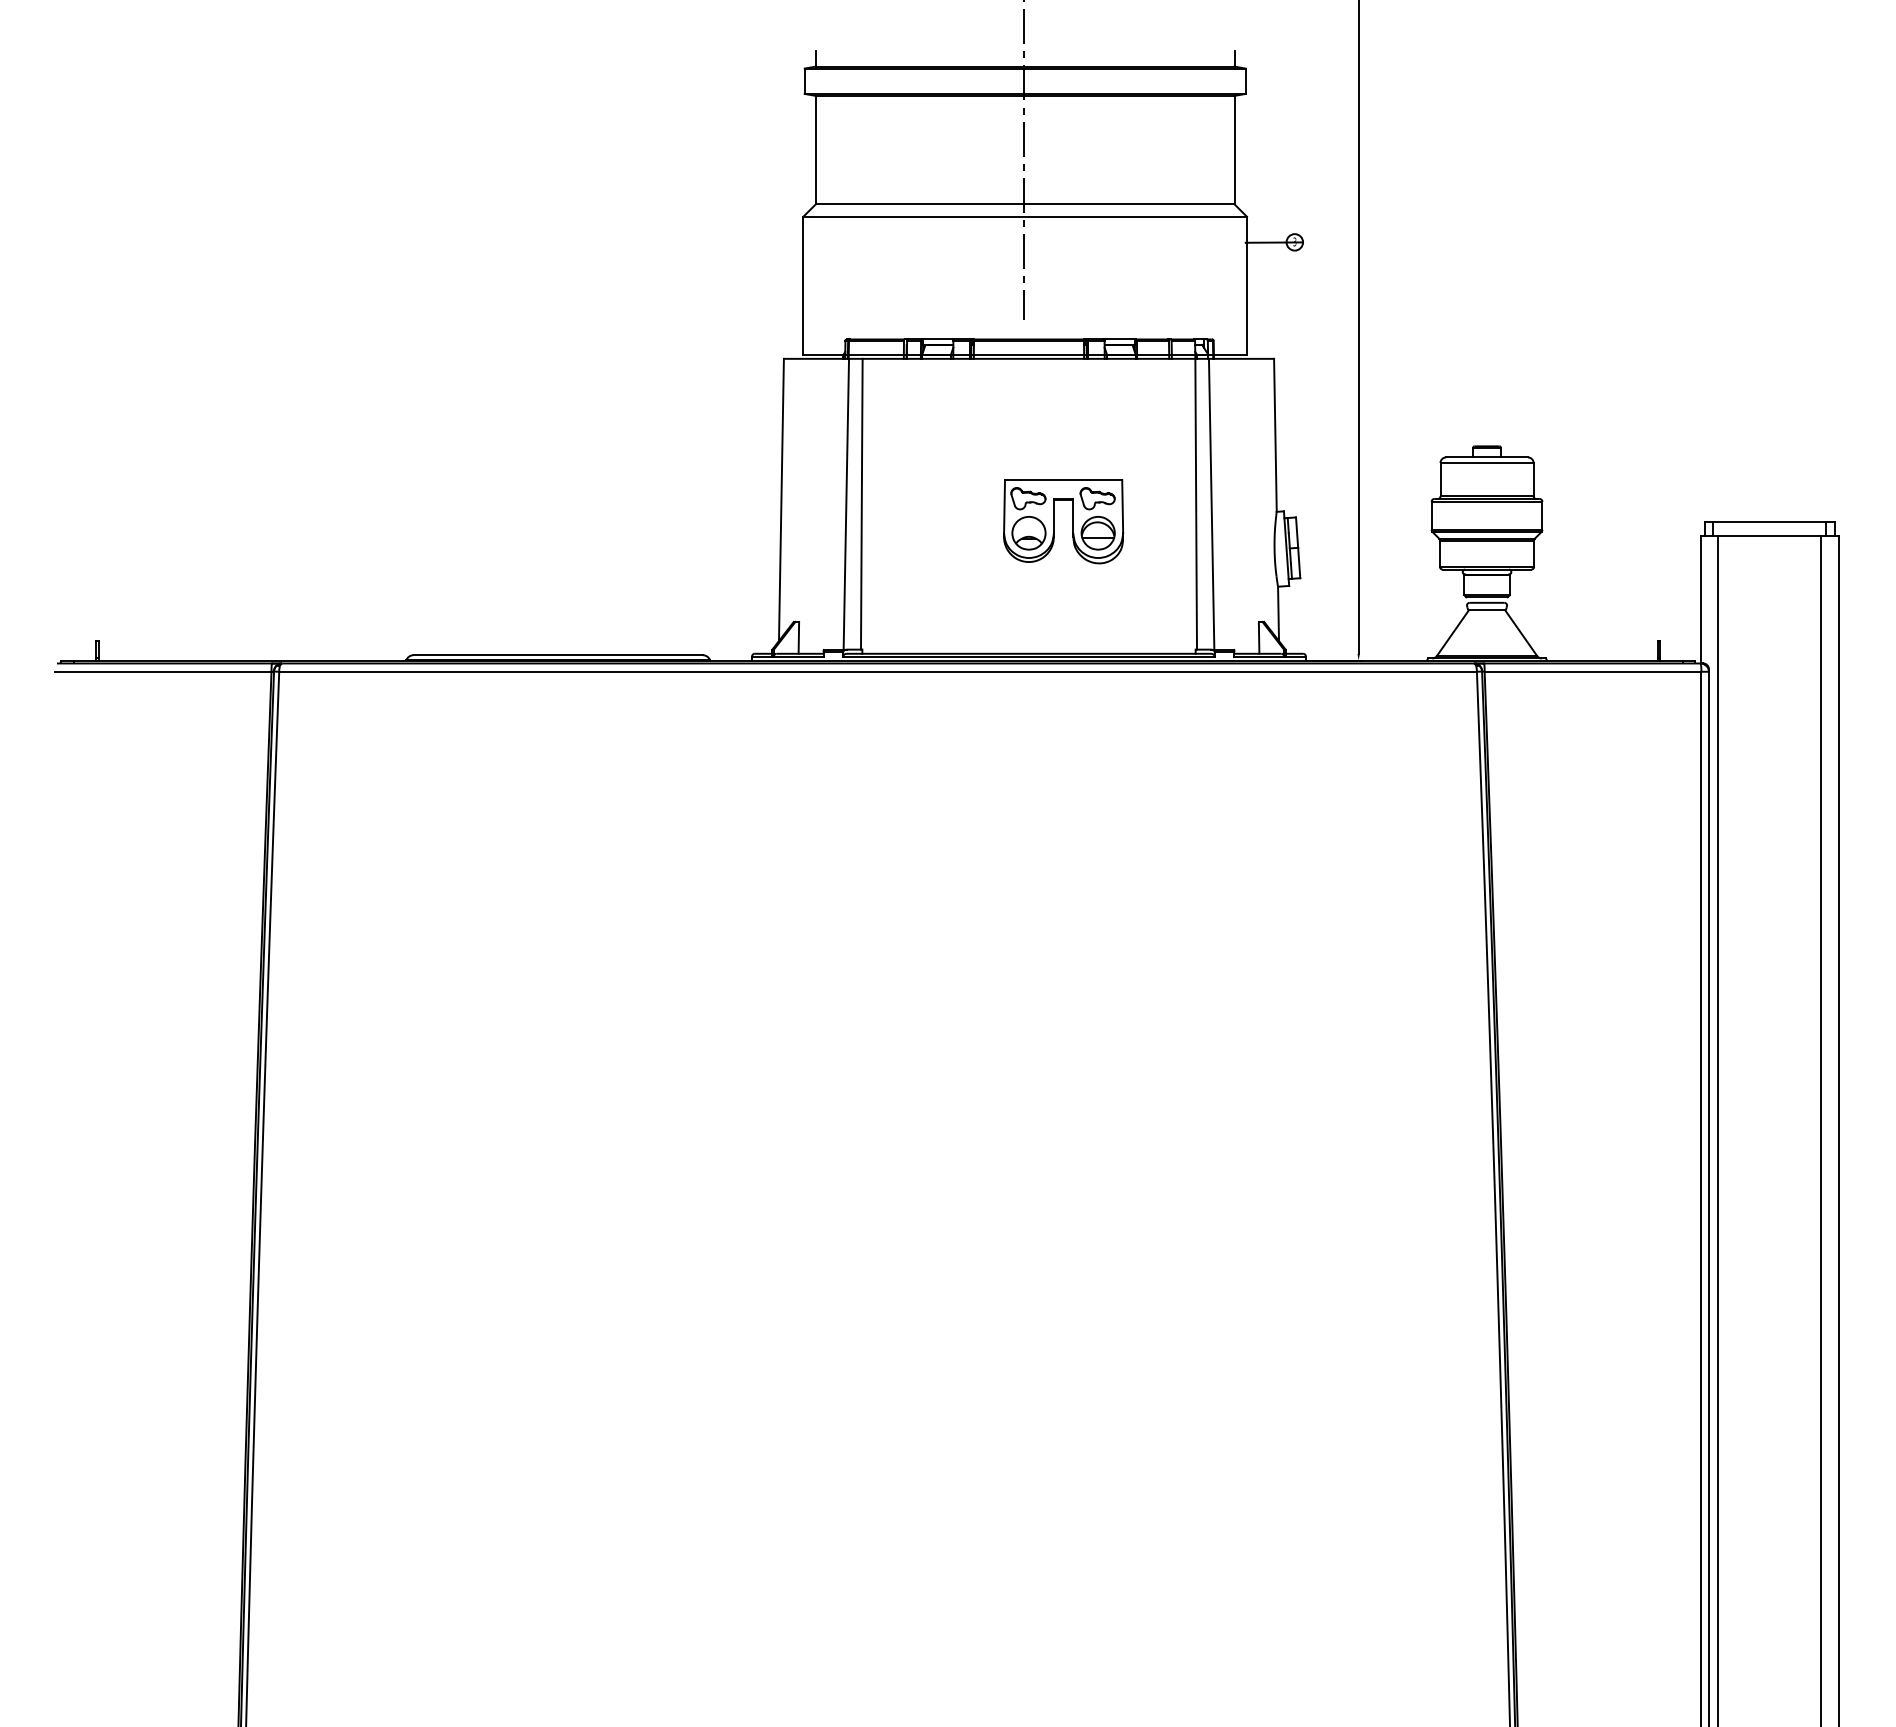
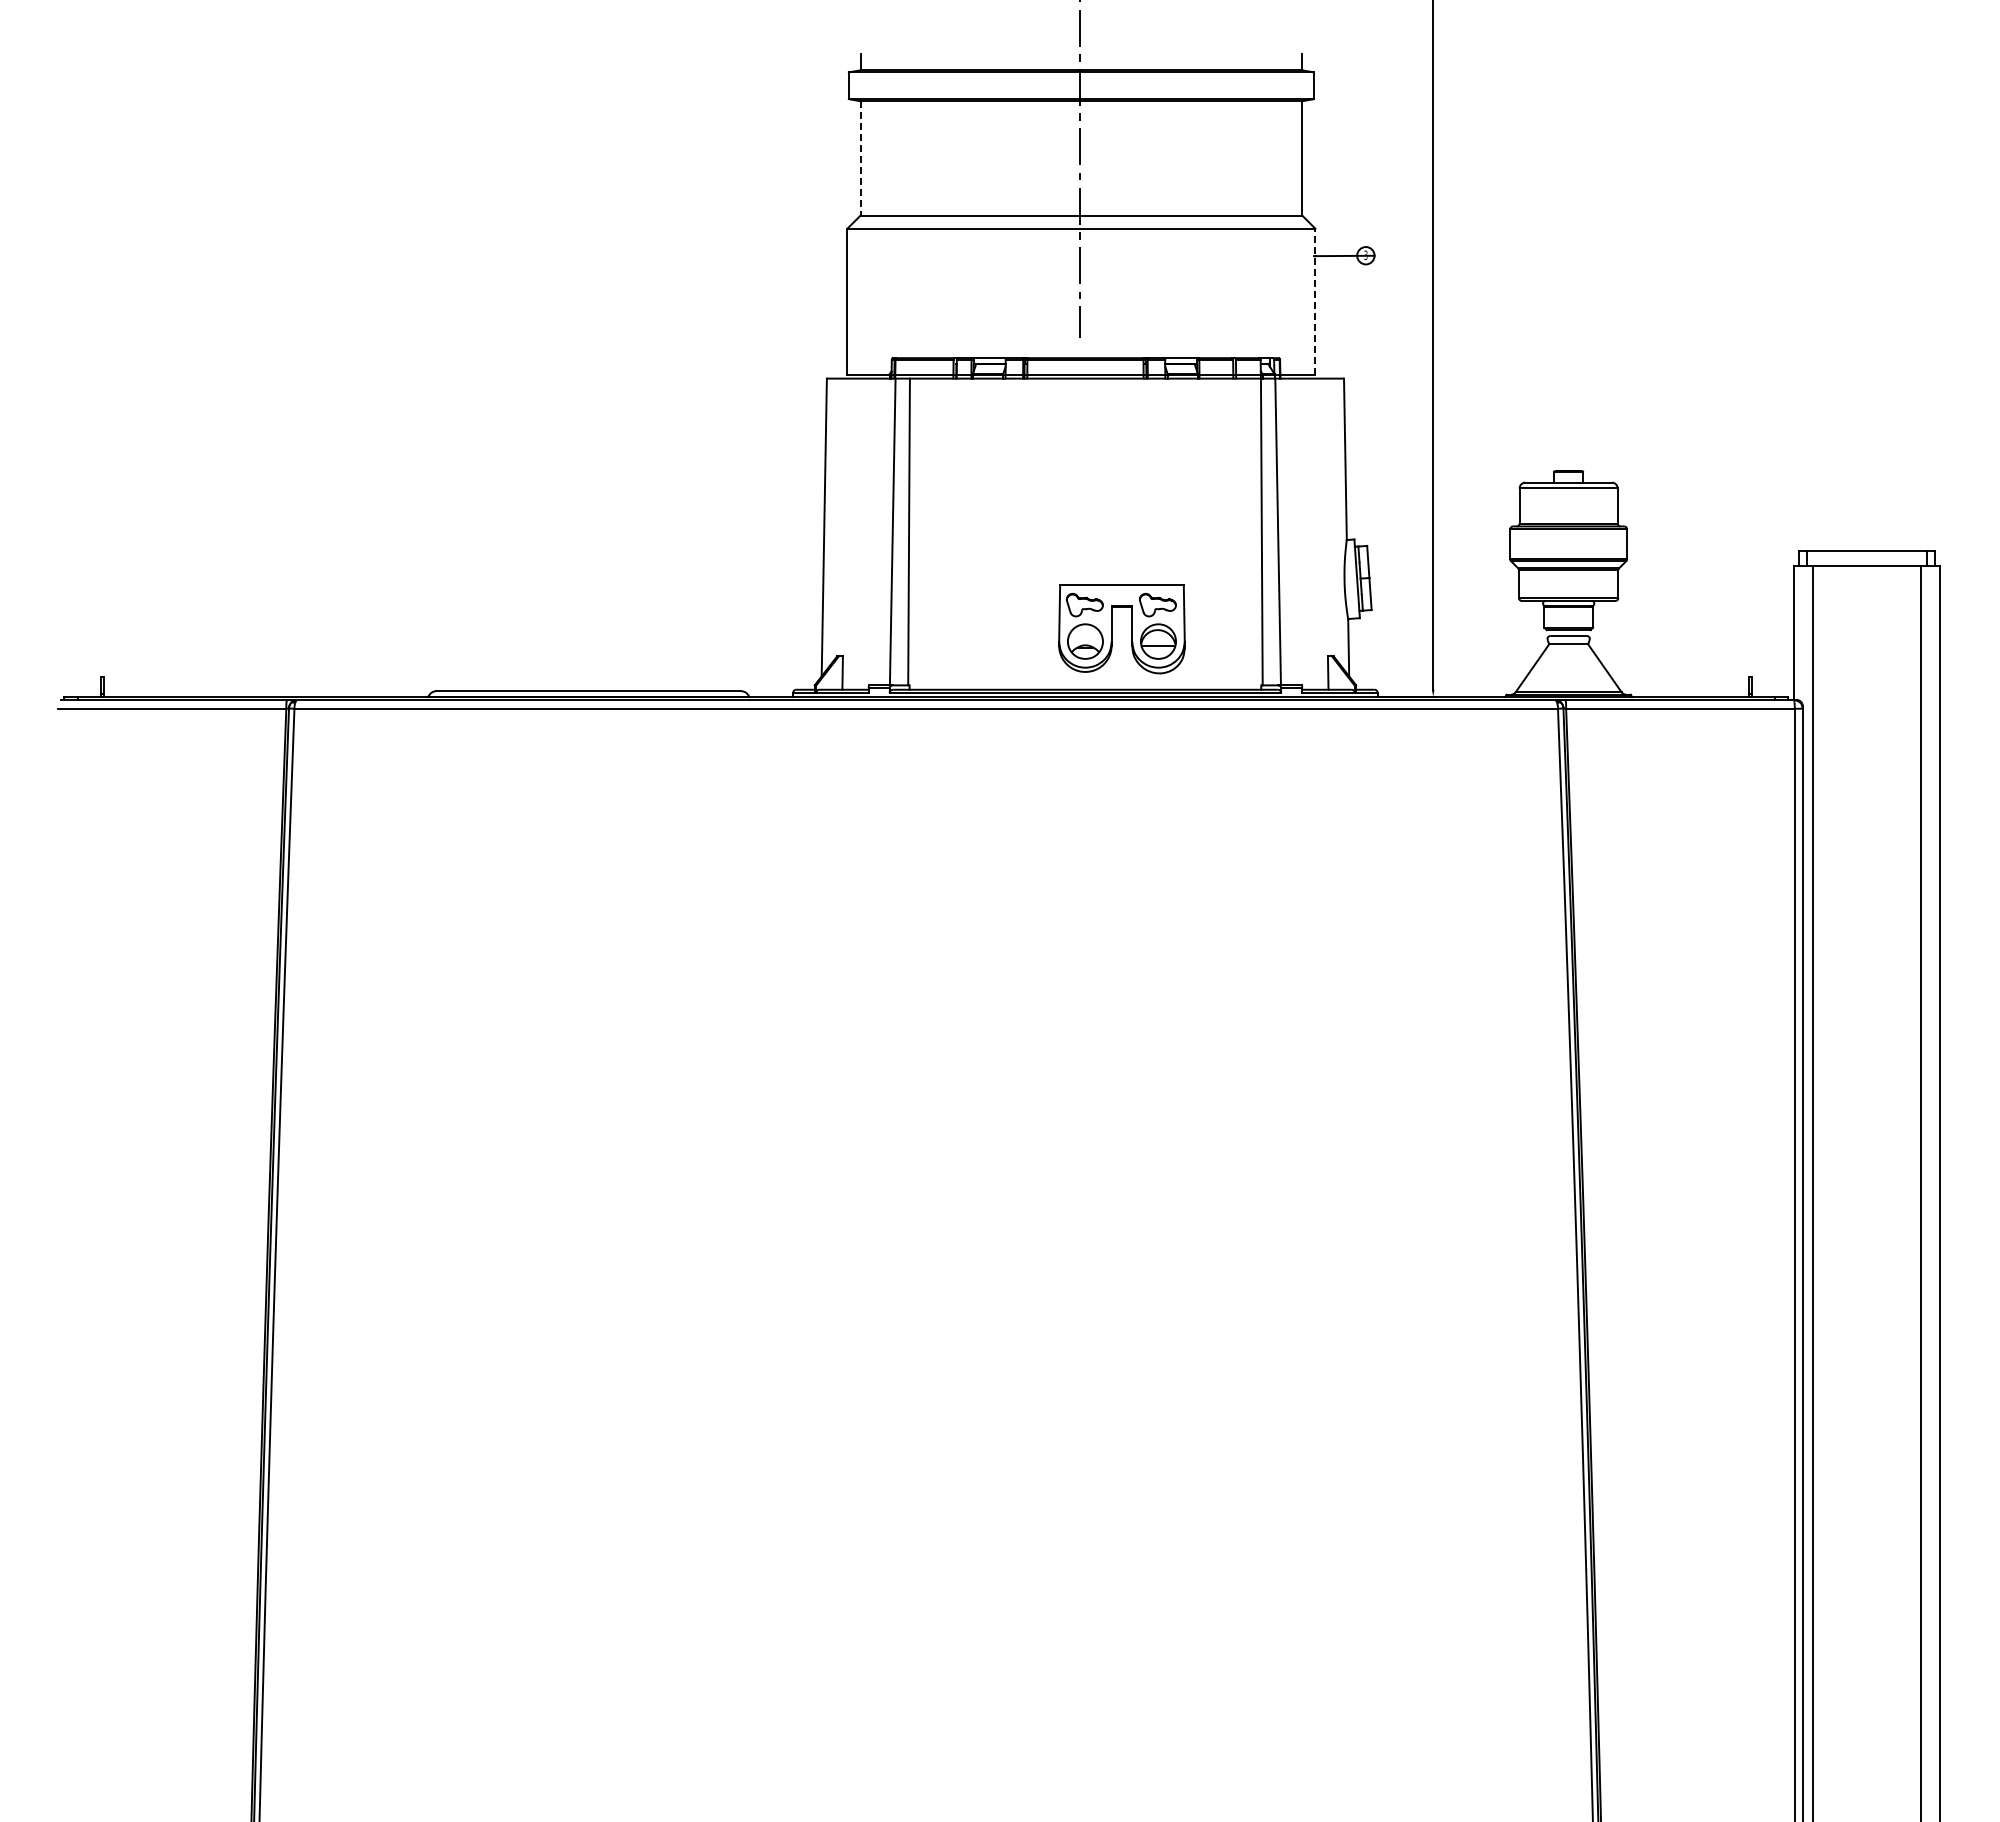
line: (815, 150) -> (860, 158), solid -> dashed
line: (1247, 285) -> (1315, 301), solid -> dashed
part: (1054, 521) -> (1112, 629), moved

